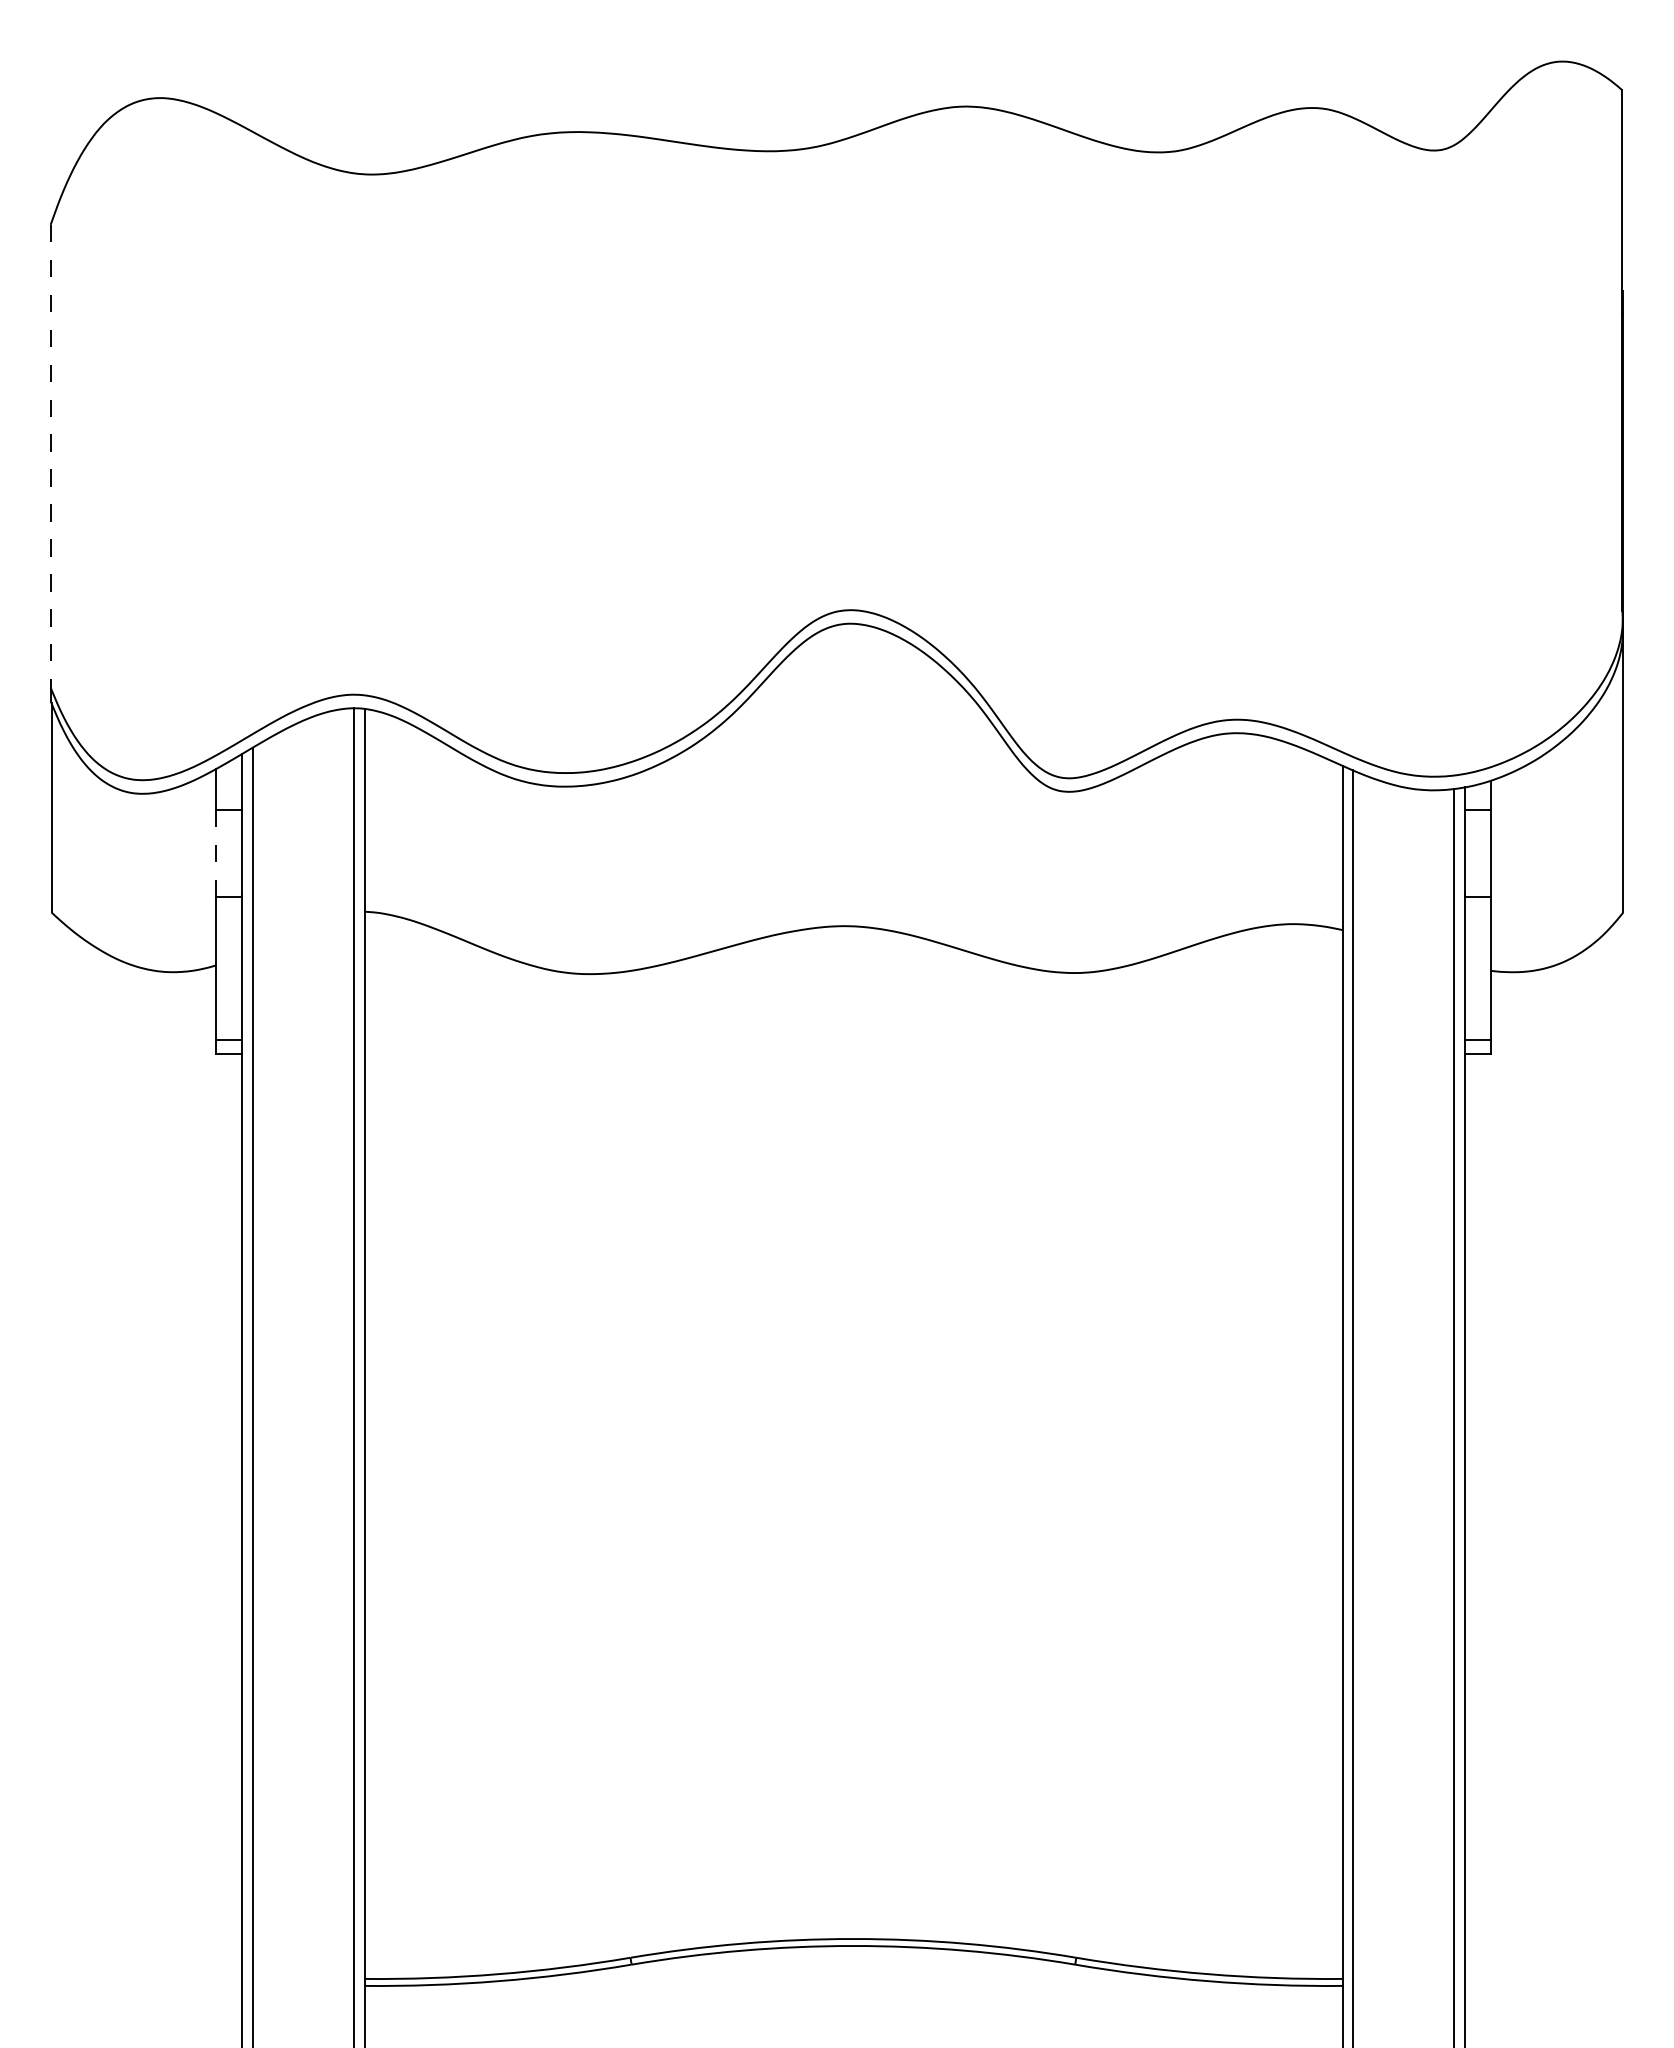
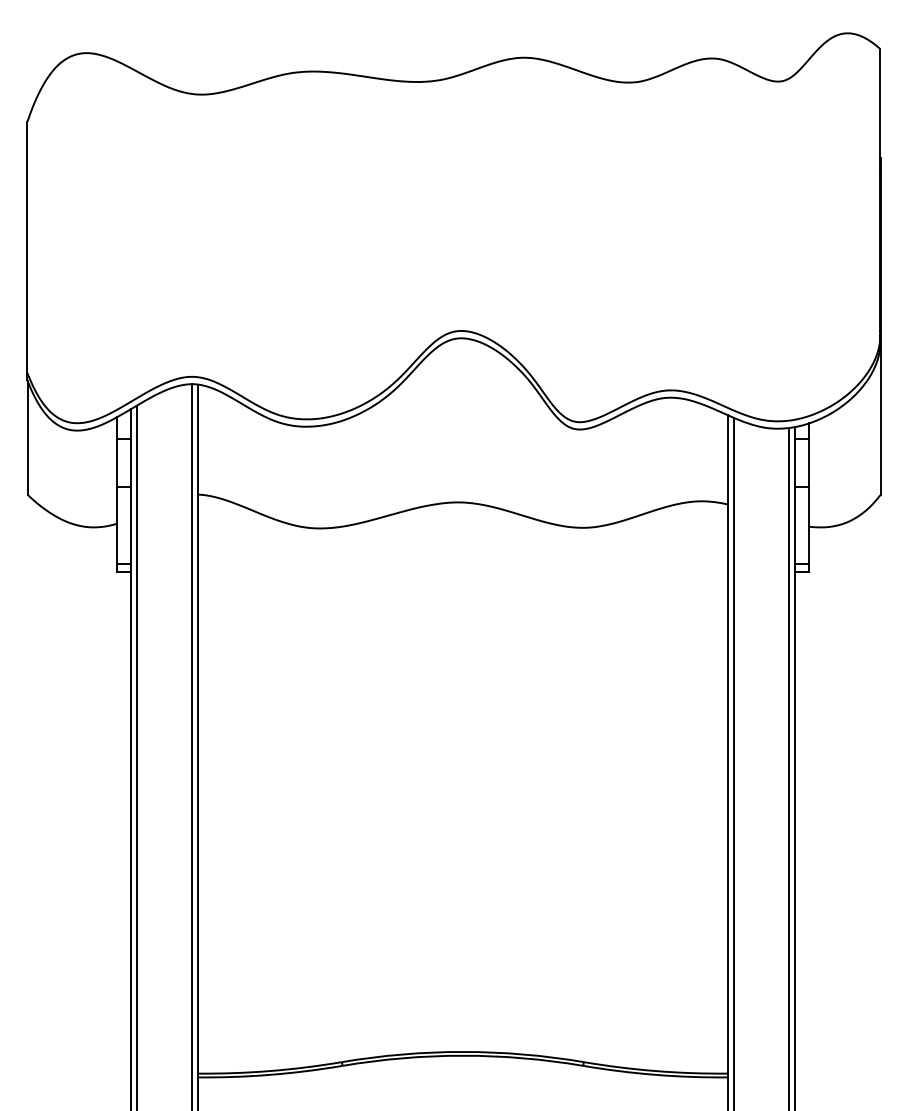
line: (50, 456) -> (27, 247), dashed -> solid
line: (216, 852) -> (117, 462), dashed -> solid

